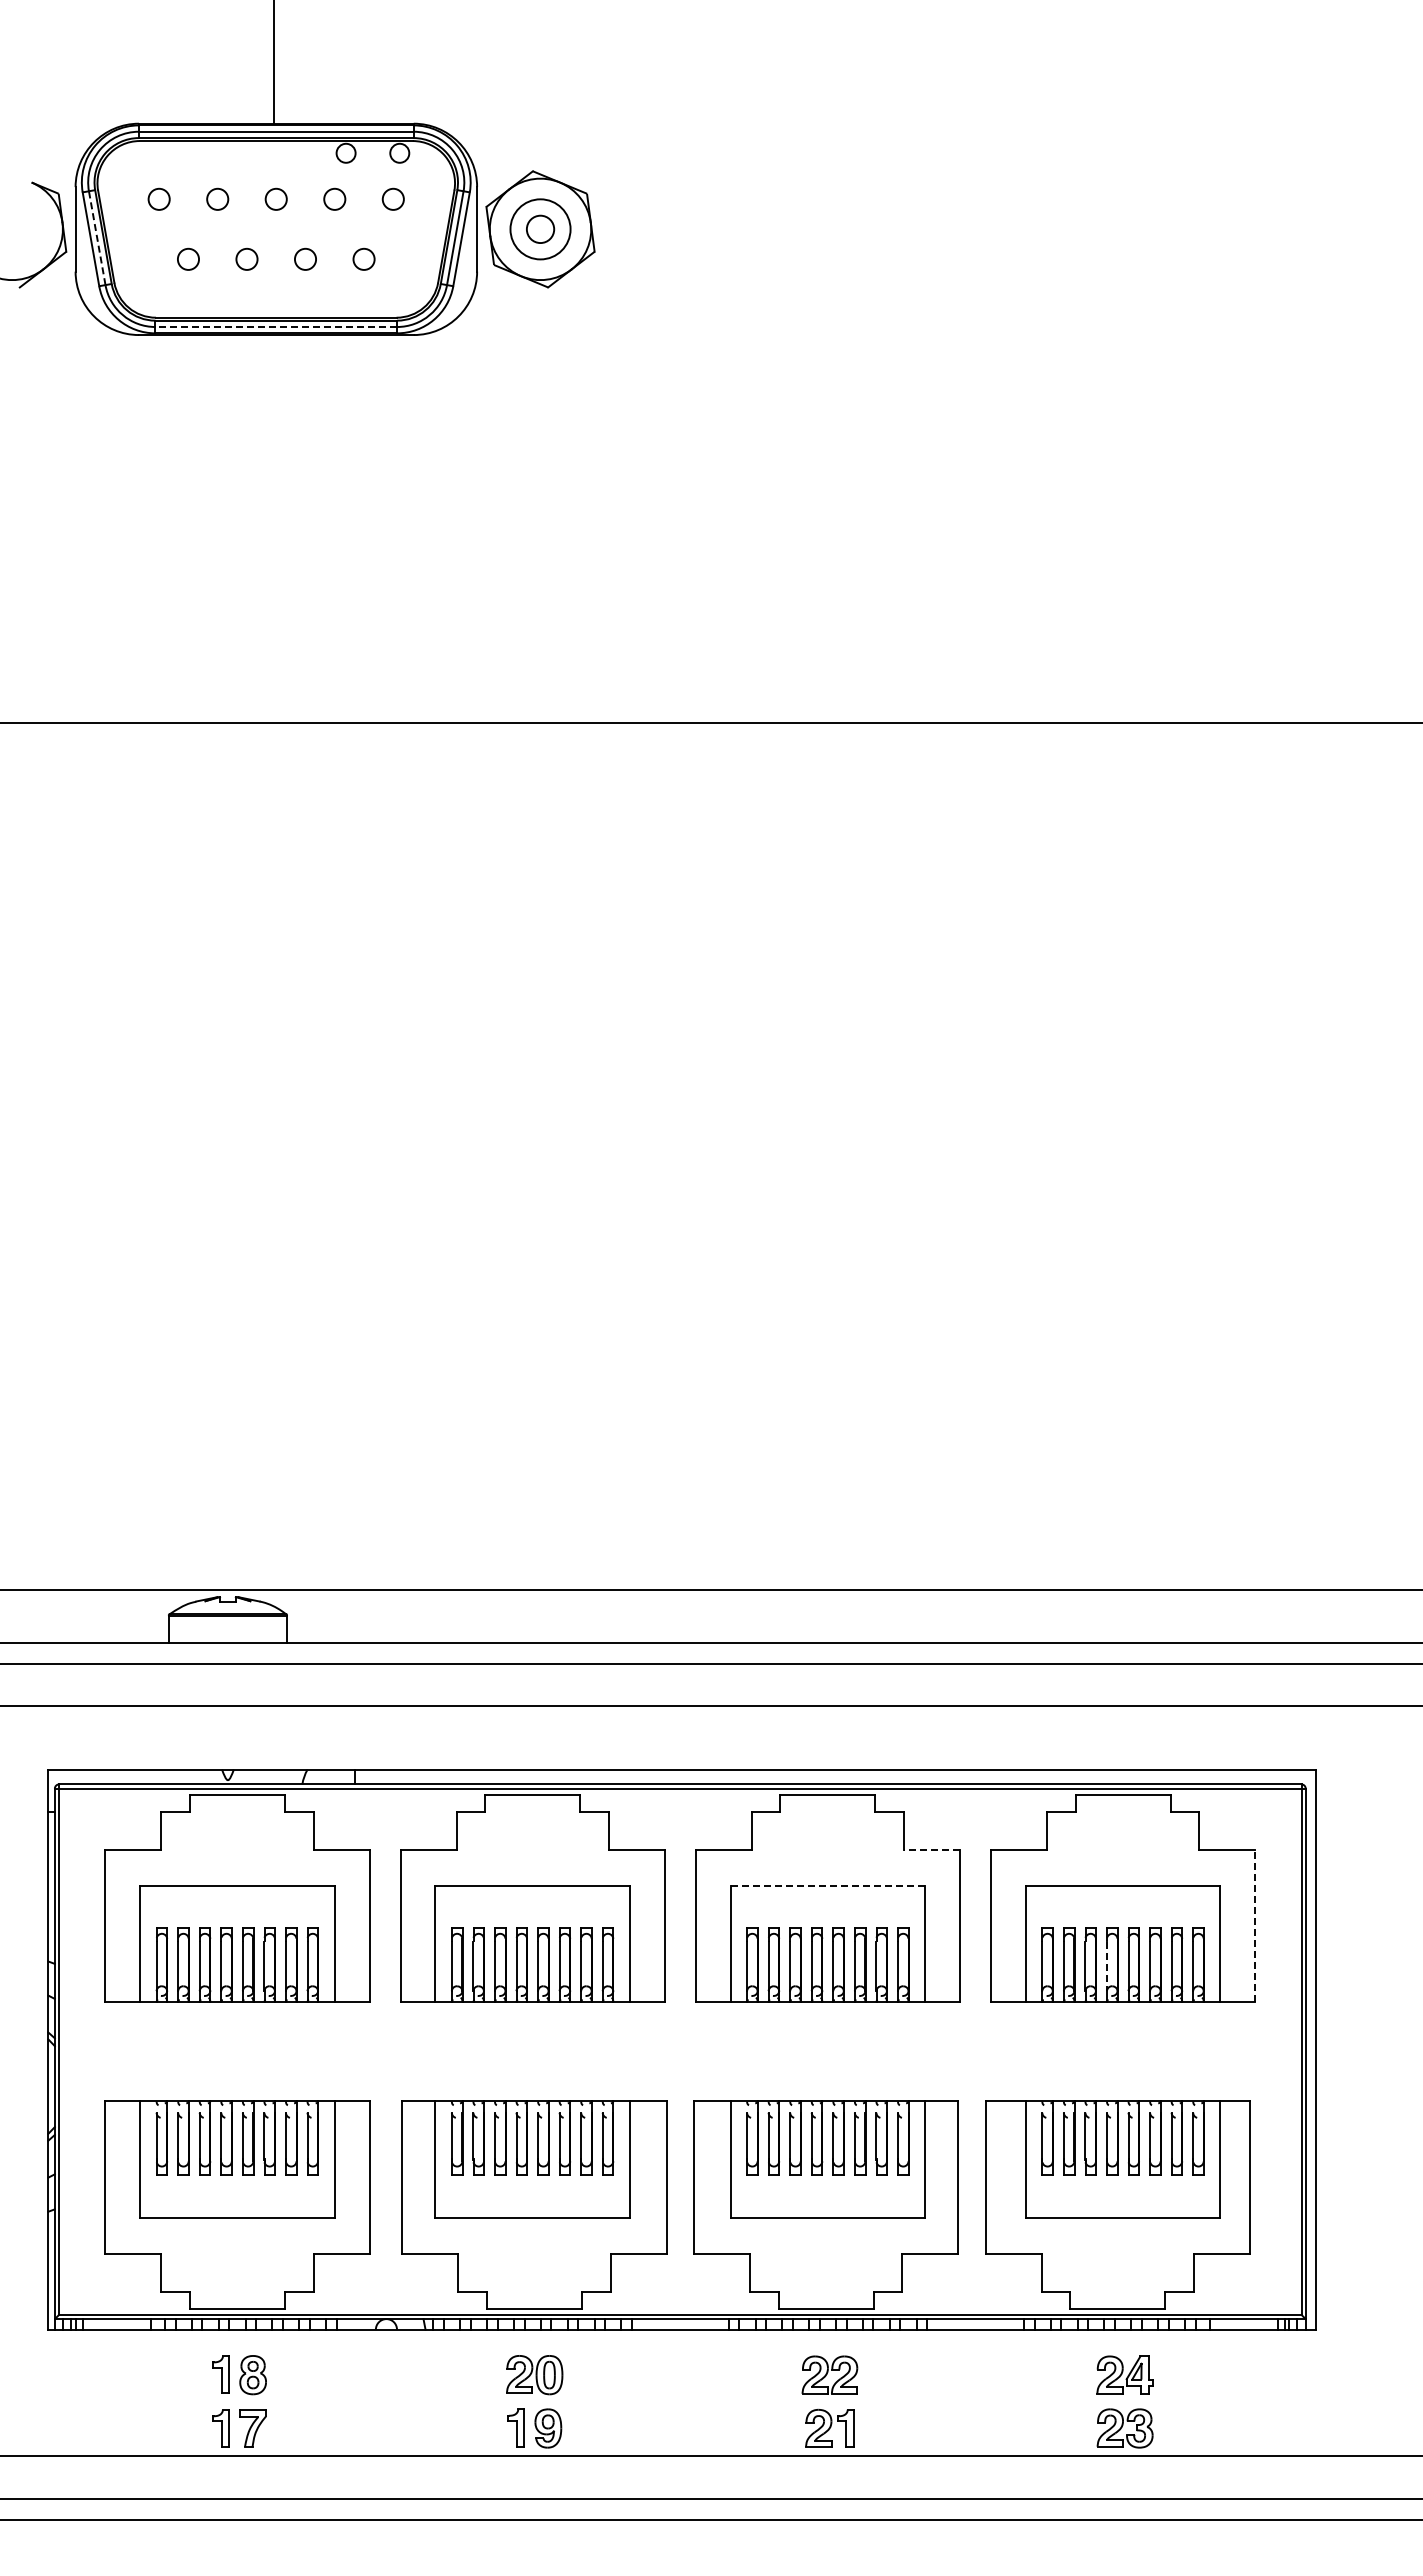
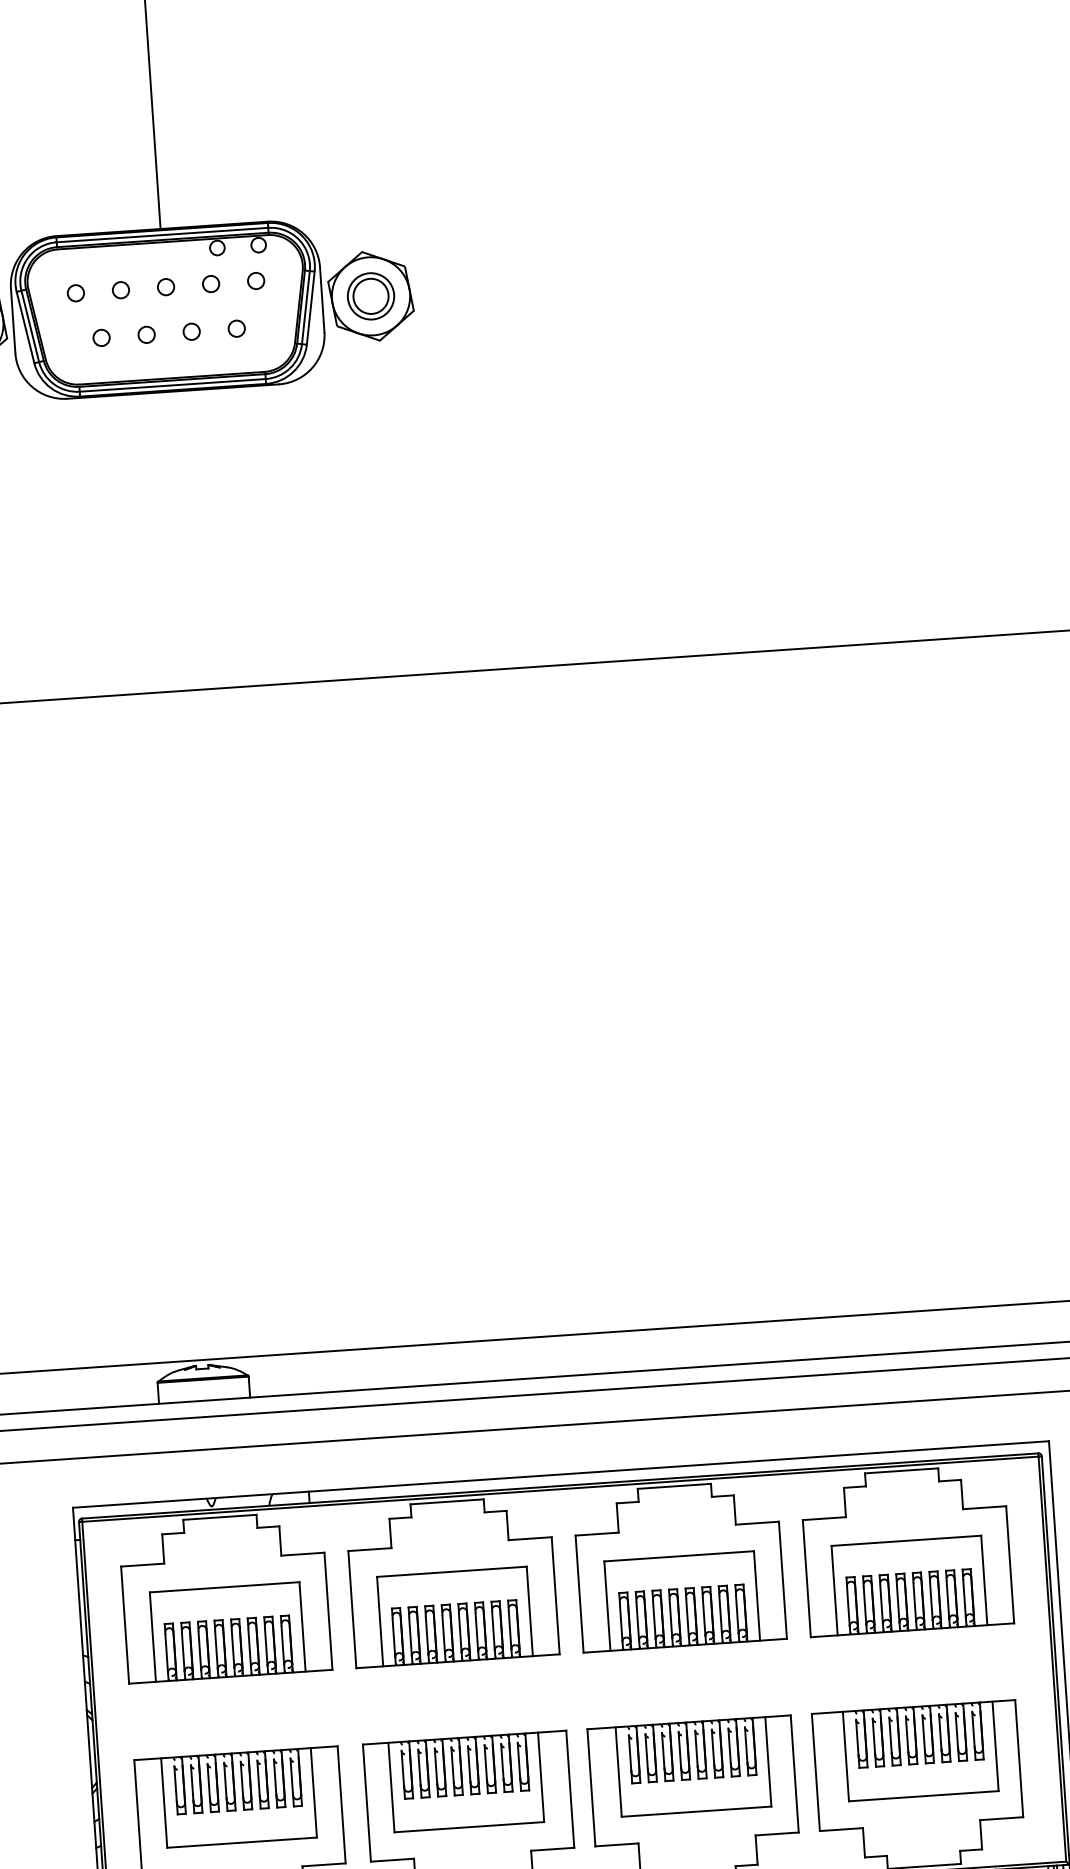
circle: (540, 229) -> (371, 296), size x1.67
line: (97, 238) -> (30, 326), dashed -> solid
line: (276, 327) -> (172, 385), dashed -> solid
line: (931, 1849) -> (756, 1522), dashed -> solid
line: (827, 1885) -> (678, 1556), dashed -> solid
line: (1255, 1925) -> (1010, 1564), dashed -> solid
line: (1106, 1966) -> (897, 1603), dashed -> solid

